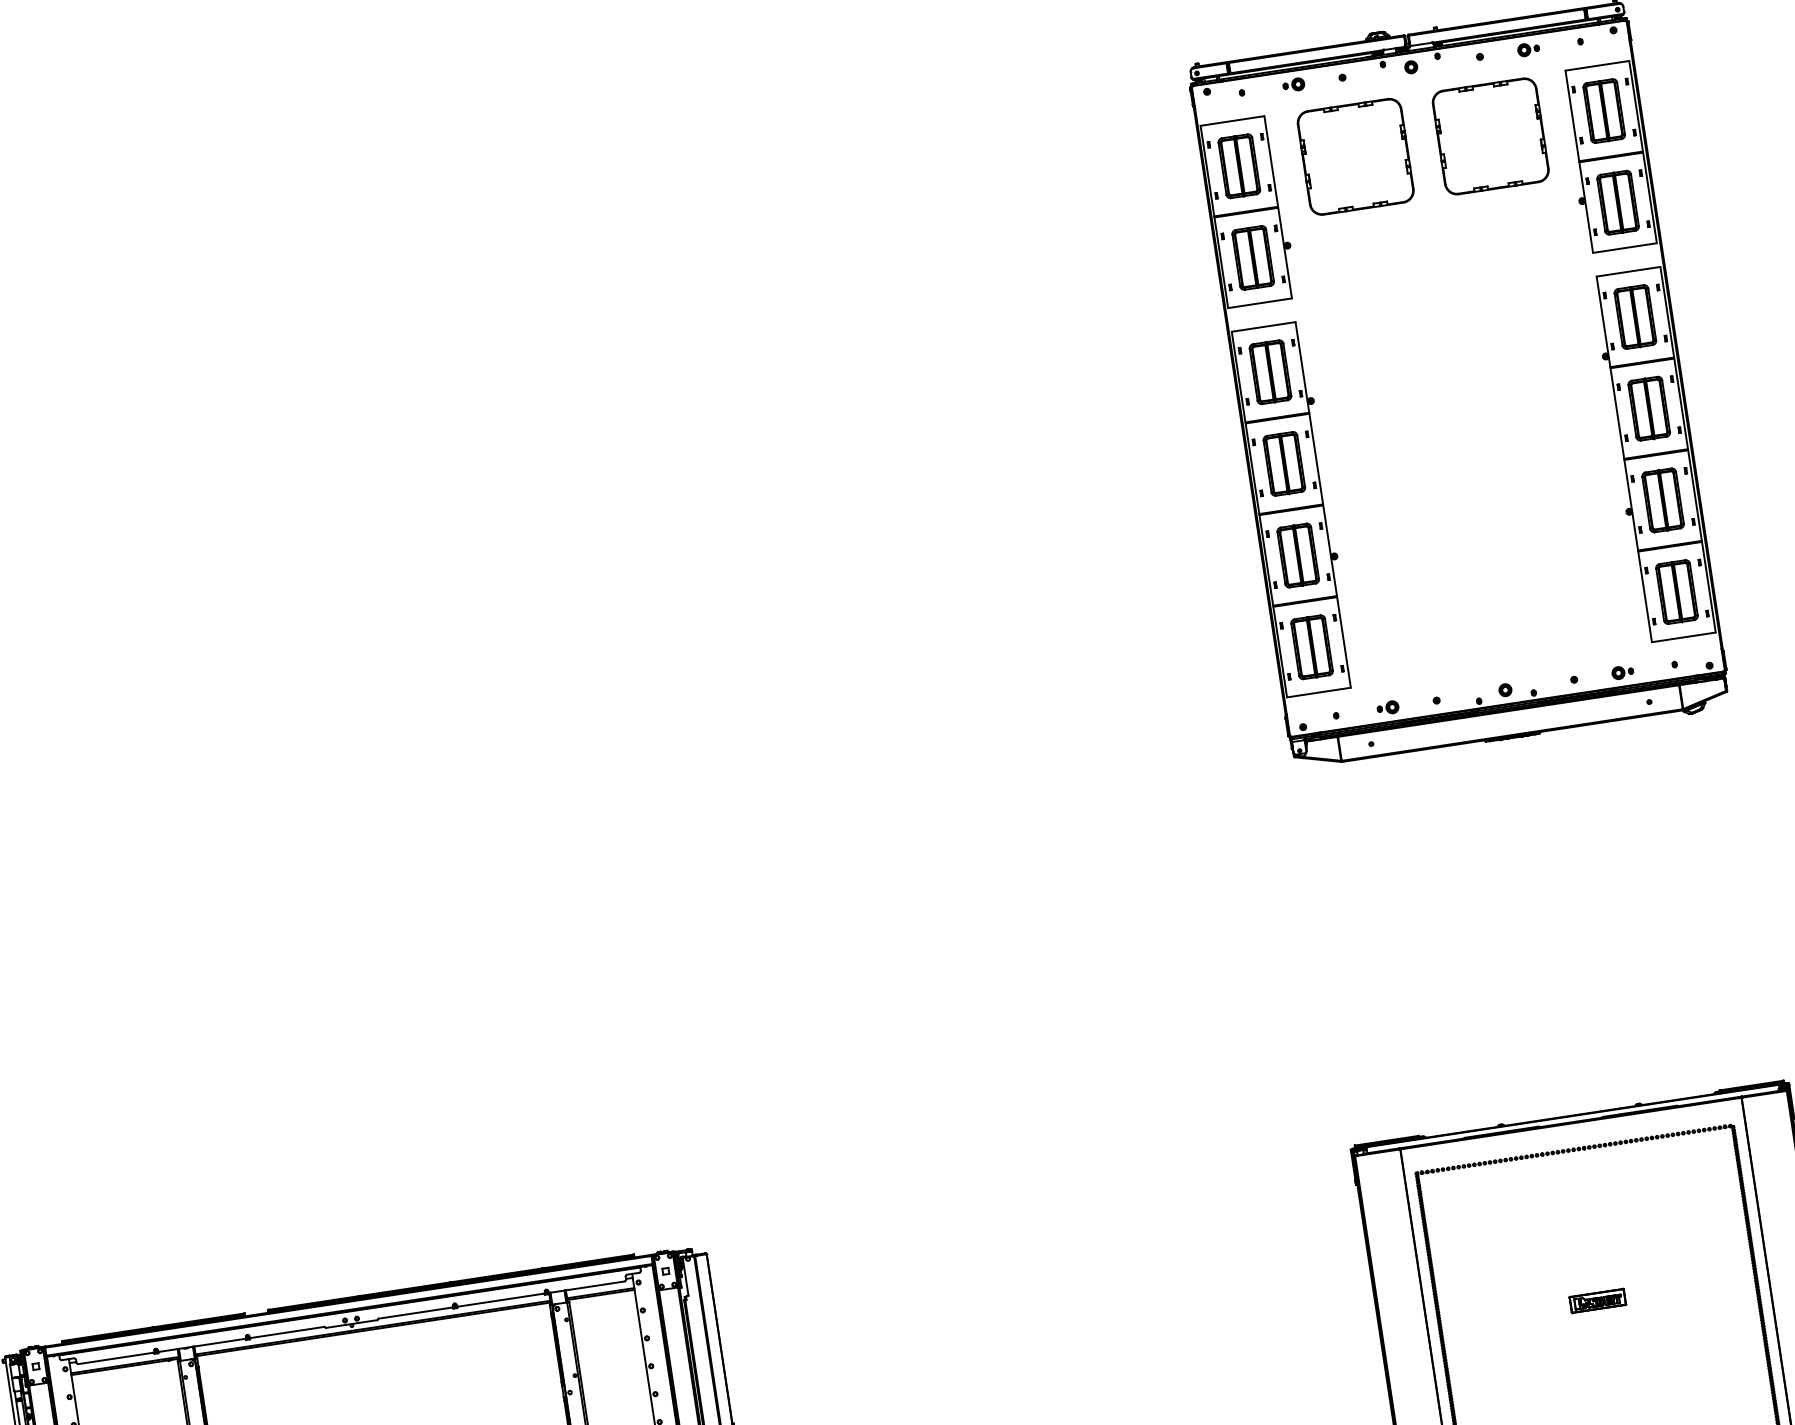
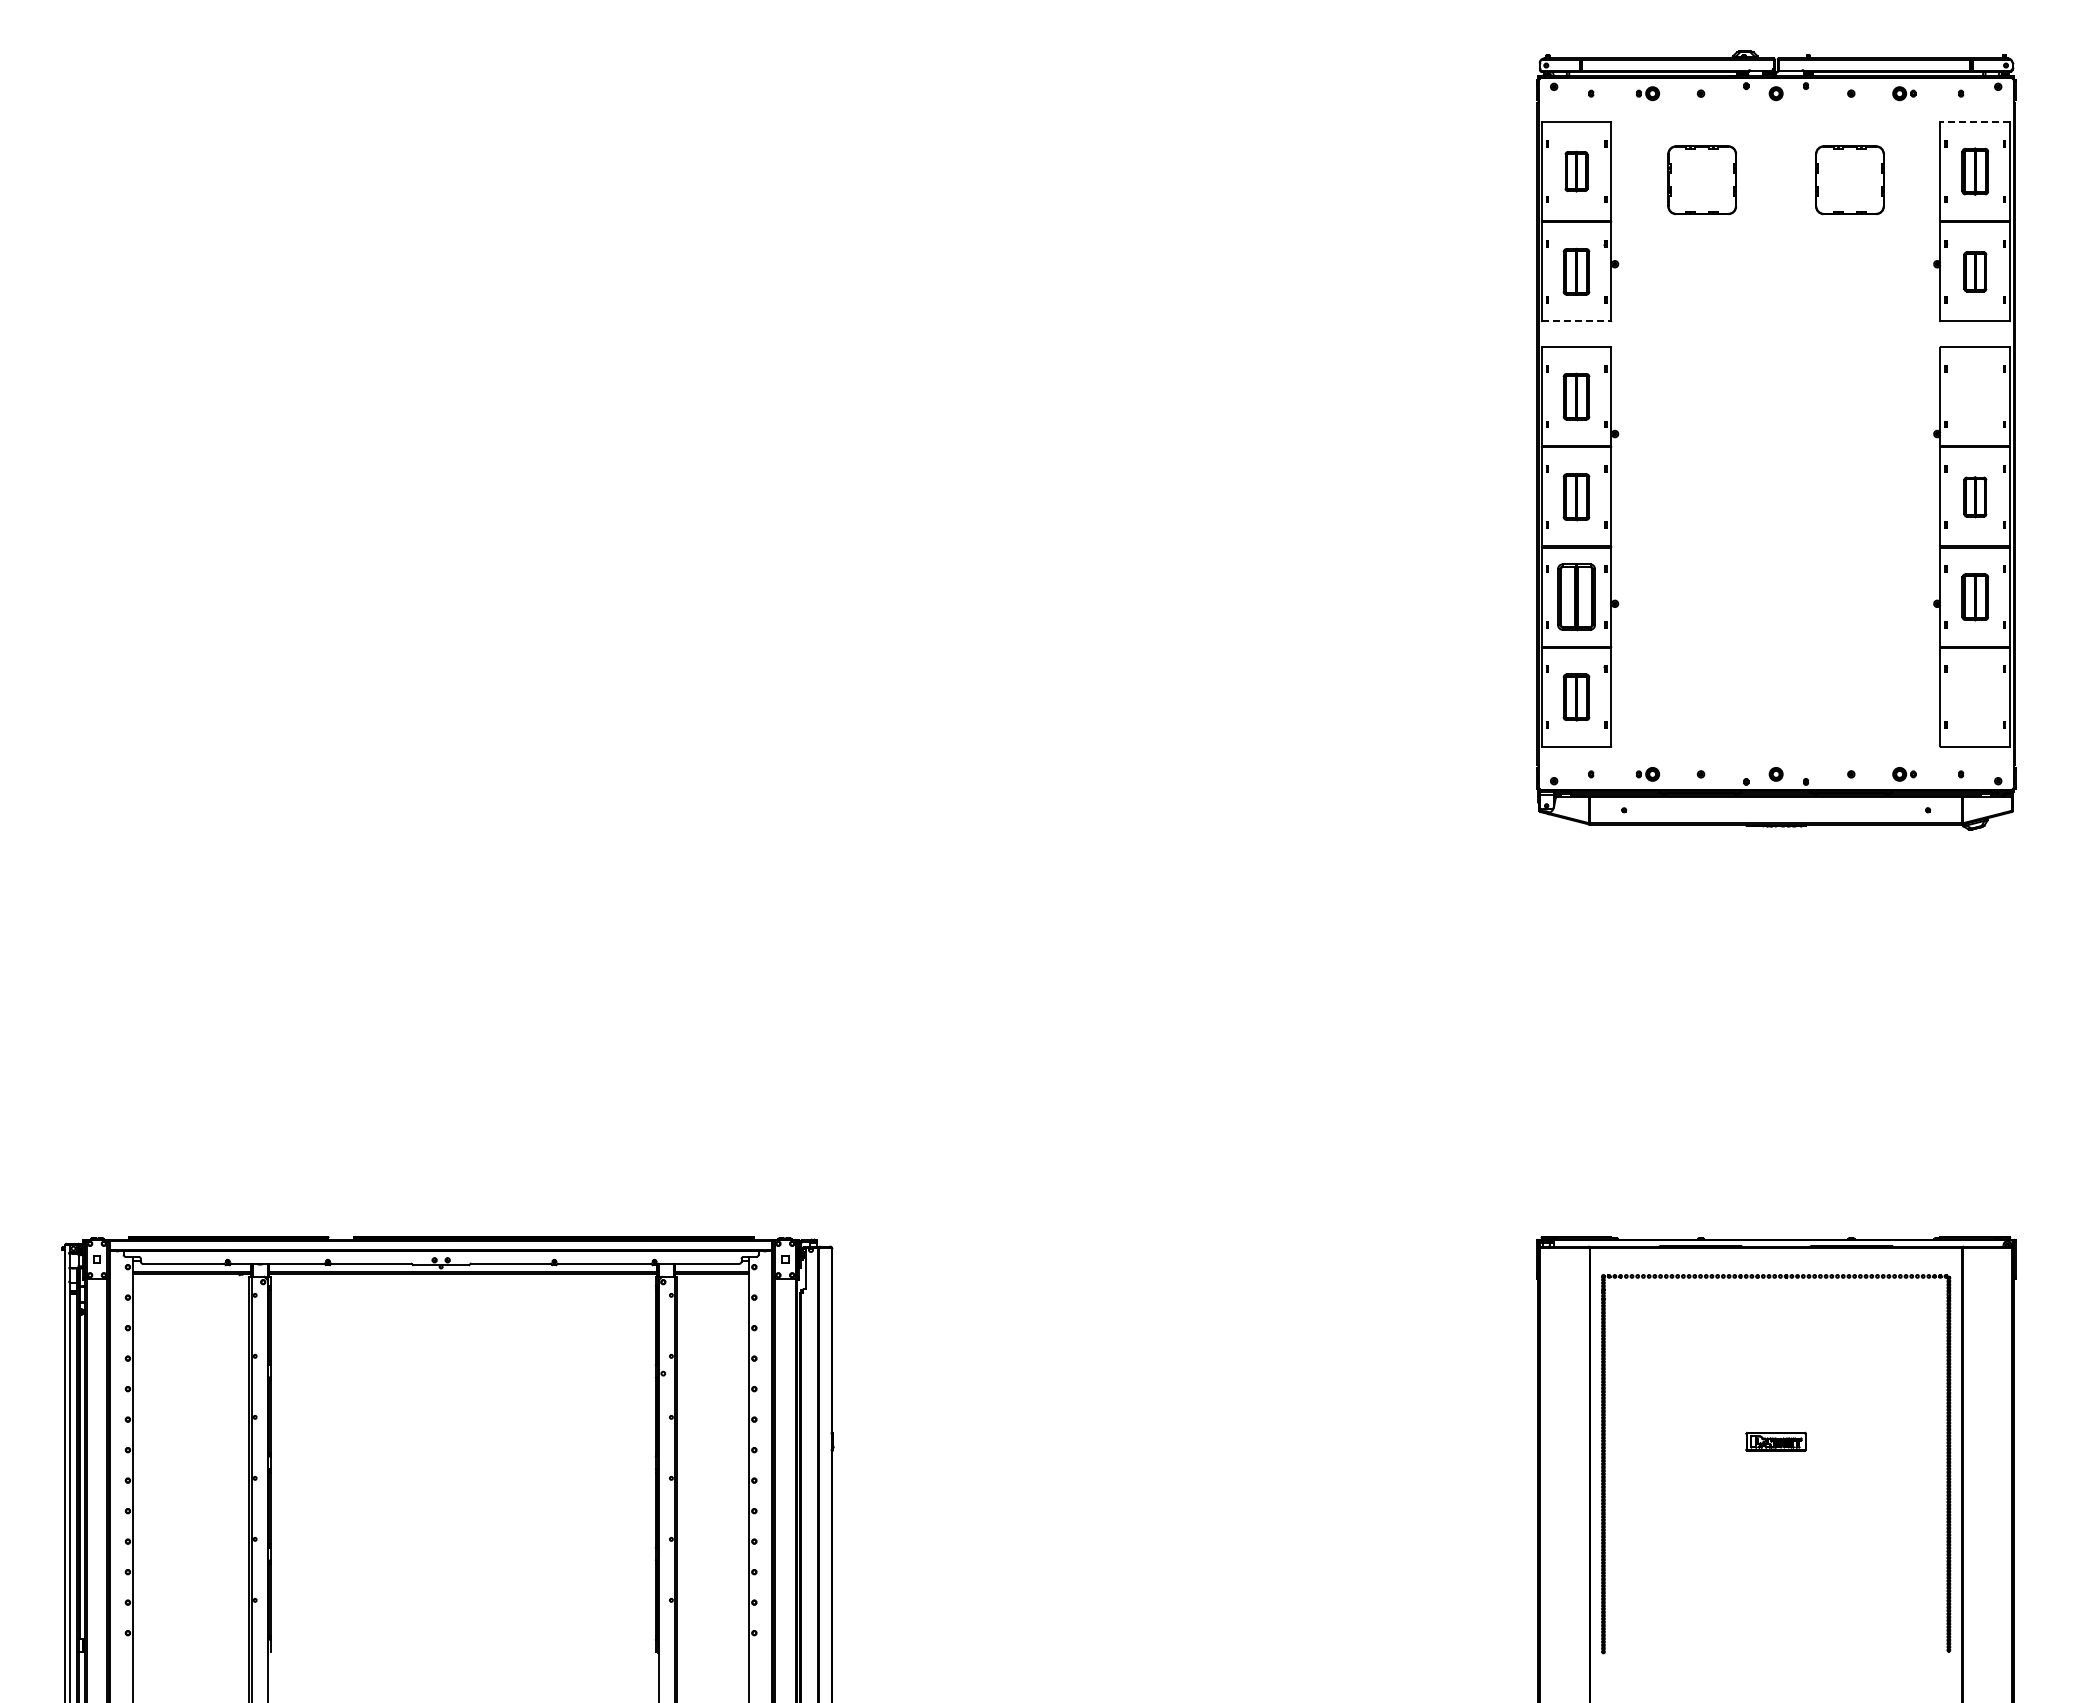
line: (1597, 66) -> (1975, 122), solid -> dashed
part: (1604, 110) -> (1975, 171), size x0.7
part: (1490, 135) -> (1849, 179), size x0.6
part: (1354, 156) -> (1701, 179), size x0.6
part: (1239, 166) -> (1576, 171), size x0.6
part: (1618, 202) -> (1975, 271), size x0.6
part: (1253, 257) -> (1576, 271), size x0.7
line: (1260, 303) -> (1576, 321), solid -> dashed
part: (1635, 316) -> (1975, 396), removed
part: (1270, 372) -> (1576, 396), size x0.7
part: (1649, 409) -> (1975, 497), size x0.6
part: (1284, 464) -> (1576, 497), size x0.7
part: (1663, 500) -> (1975, 597), size x0.7
part: (1677, 592) -> (1975, 697), removed
part: (1312, 647) -> (1576, 697), size x0.7

